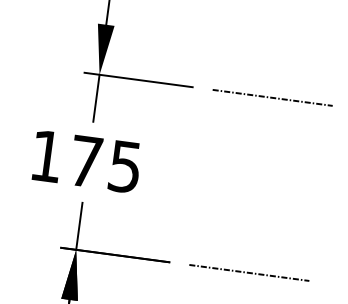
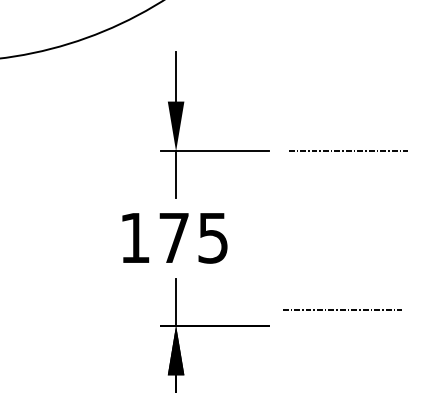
line: (249, 272) -> (342, 309), moved

